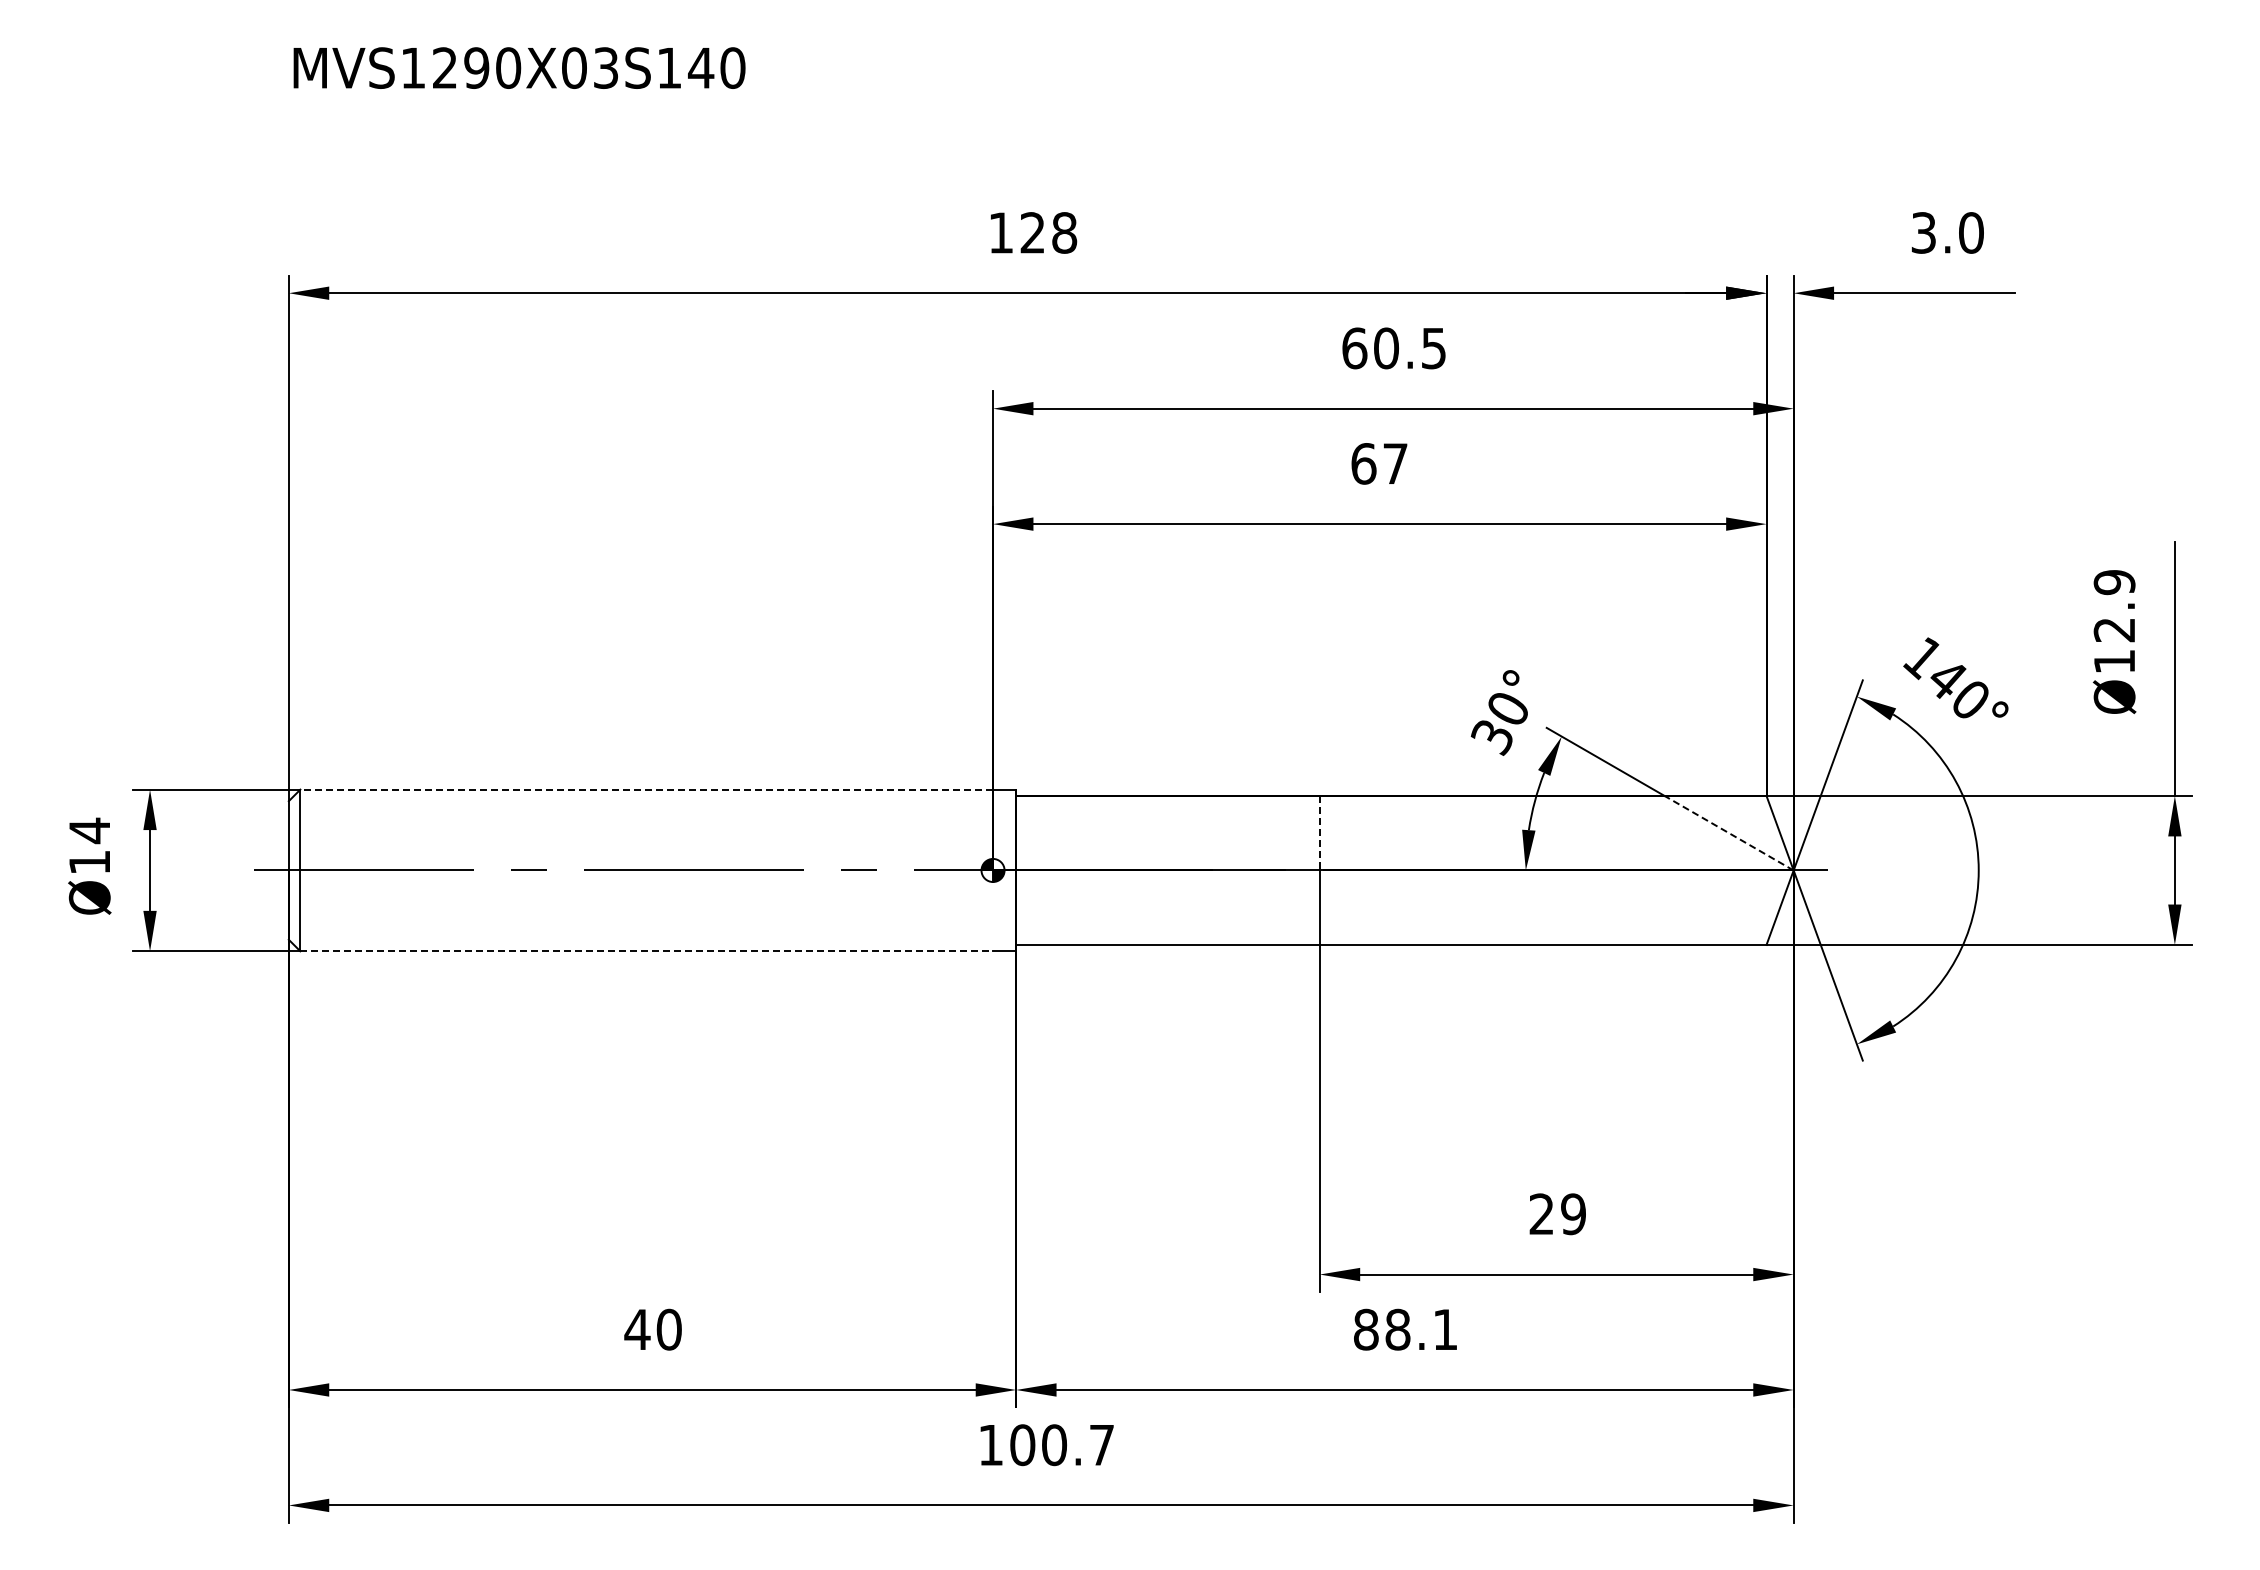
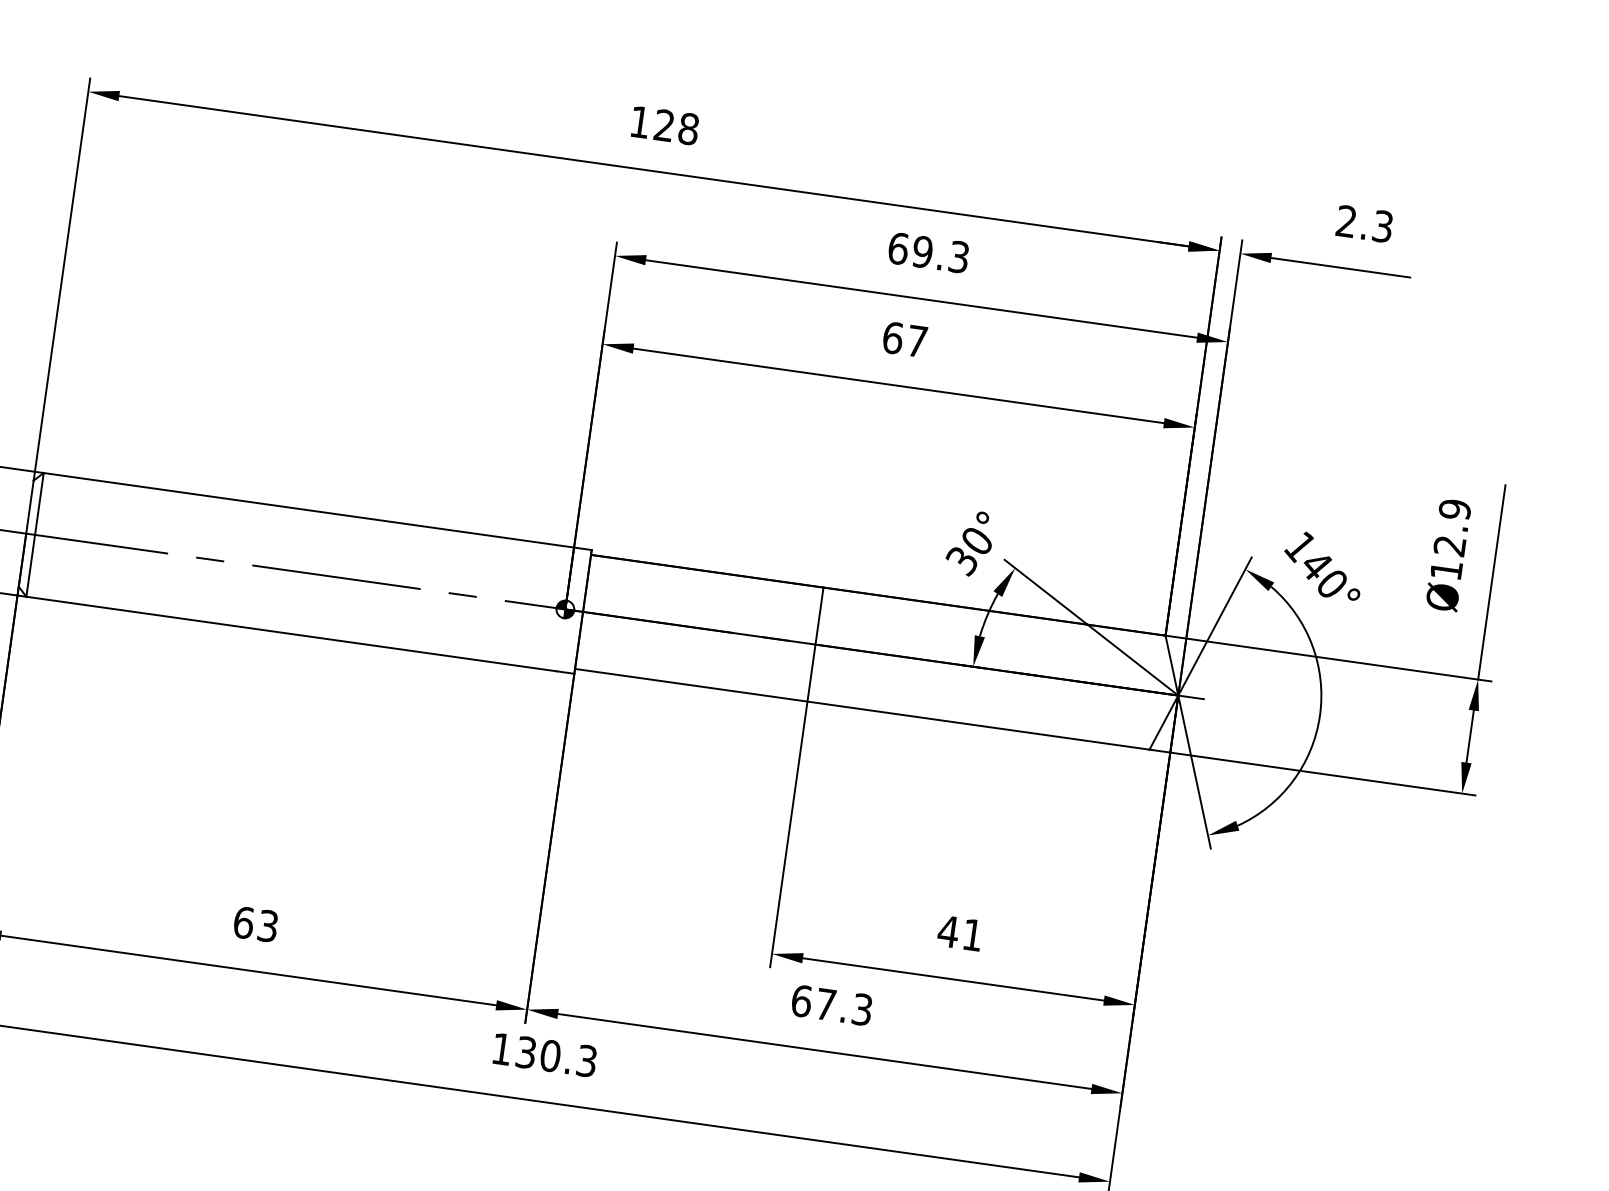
text: (1947, 232) -> (1364, 223), 3.0 -> 2.3
text: (1409, 348) -> (940, 254), 60.5 -> 69.3
line: (646, 789) -> (308, 510), dashed -> solid
line: (1319, 833) -> (819, 616), dashed -> solid
line: (1728, 833) -> (1132, 660), dashed -> solid
line: (647, 951) -> (292, 634), dashed -> solid
text: (1556, 1214) -> (959, 933), 29 -> 41
text: (652, 1329) -> (255, 924), 40 -> 63
text: (1405, 1329) -> (831, 1005), 88.1 -> 67.3
text: (1061, 1445) -> (555, 1057), 100.7 -> 130.3

